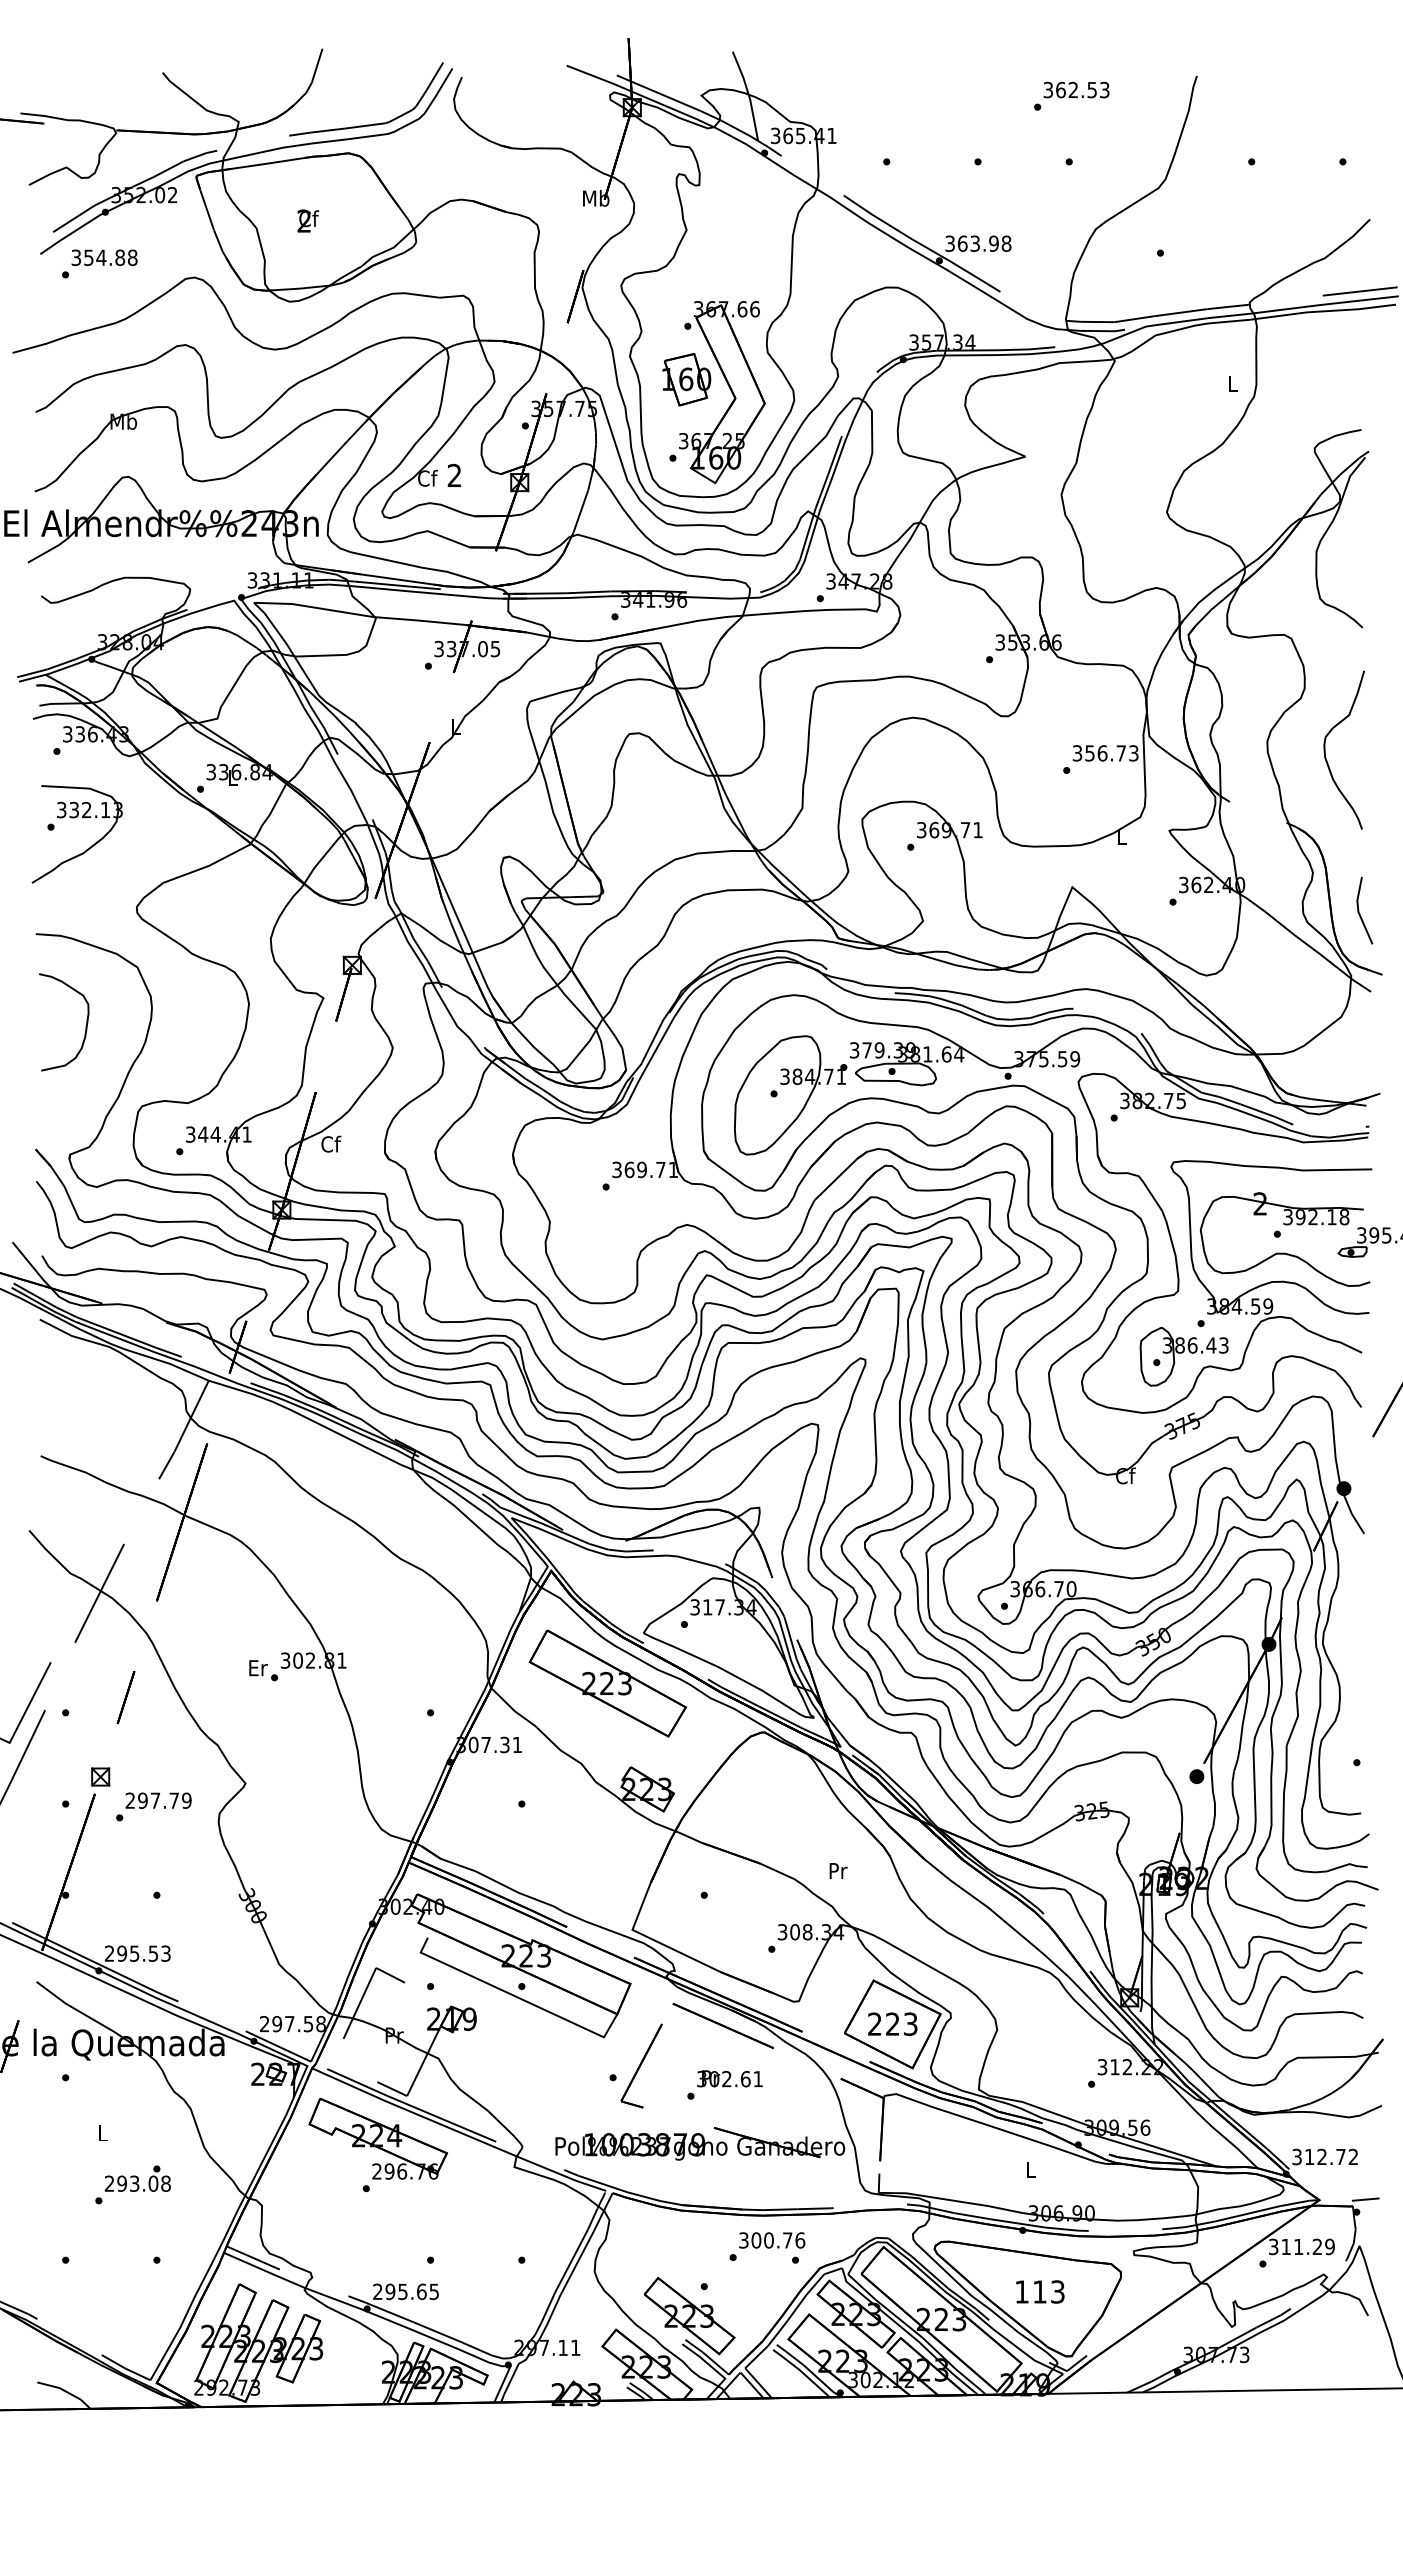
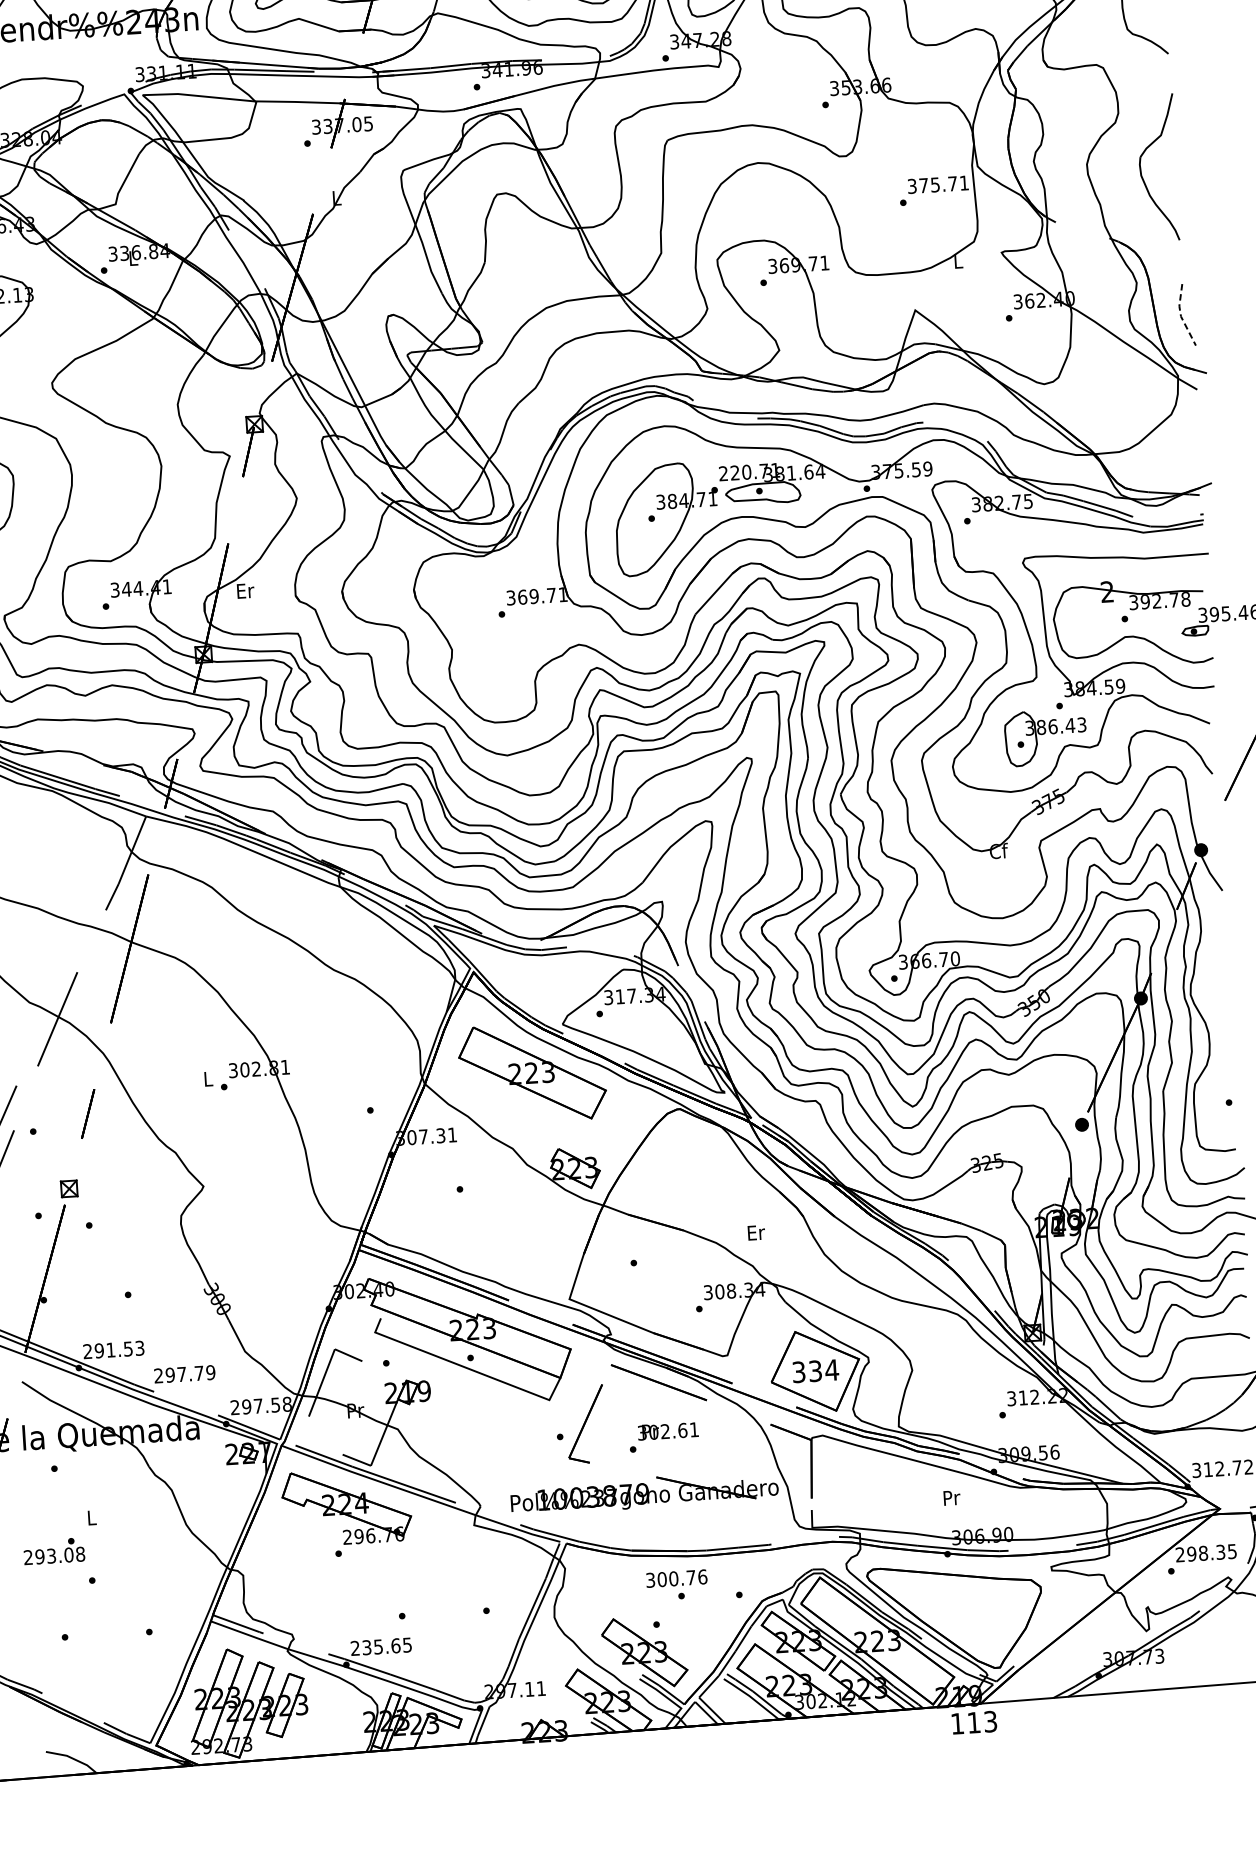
text: (1111, 753) -> (943, 184), 356.73 -> 375.71
line: (1358, 911) -> (1181, 316), solid -> dashed
text: (882, 1050) -> (749, 472), 379.39 -> 220.71
text: (331, 1143) -> (245, 590), Cf -> Er
text: (1331, 1217) -> (1173, 600), 392.18 -> 392.78
text: (258, 1668) -> (208, 1079), Er -> L
text: (158, 1800) -> (184, 1374), moved
text: (838, 1870) -> (756, 1232), Pr -> Er
text: (134, 1953) -> (110, 1349), 295.53 -> 291.53
text: (893, 2023) -> (816, 1370), 223 -> 334
text: (1031, 2170) -> (952, 1498), L -> Pr
text: (137, 2178) -> (53, 1551), moved
text: (772, 2240) -> (677, 1578), moved
text: (1301, 2246) -> (1205, 1552), 311.29 -> 298.35
text: (390, 2291) -> (366, 1647), 295.65 -> 235.65
text: (1040, 2291) -> (974, 1722), moved

